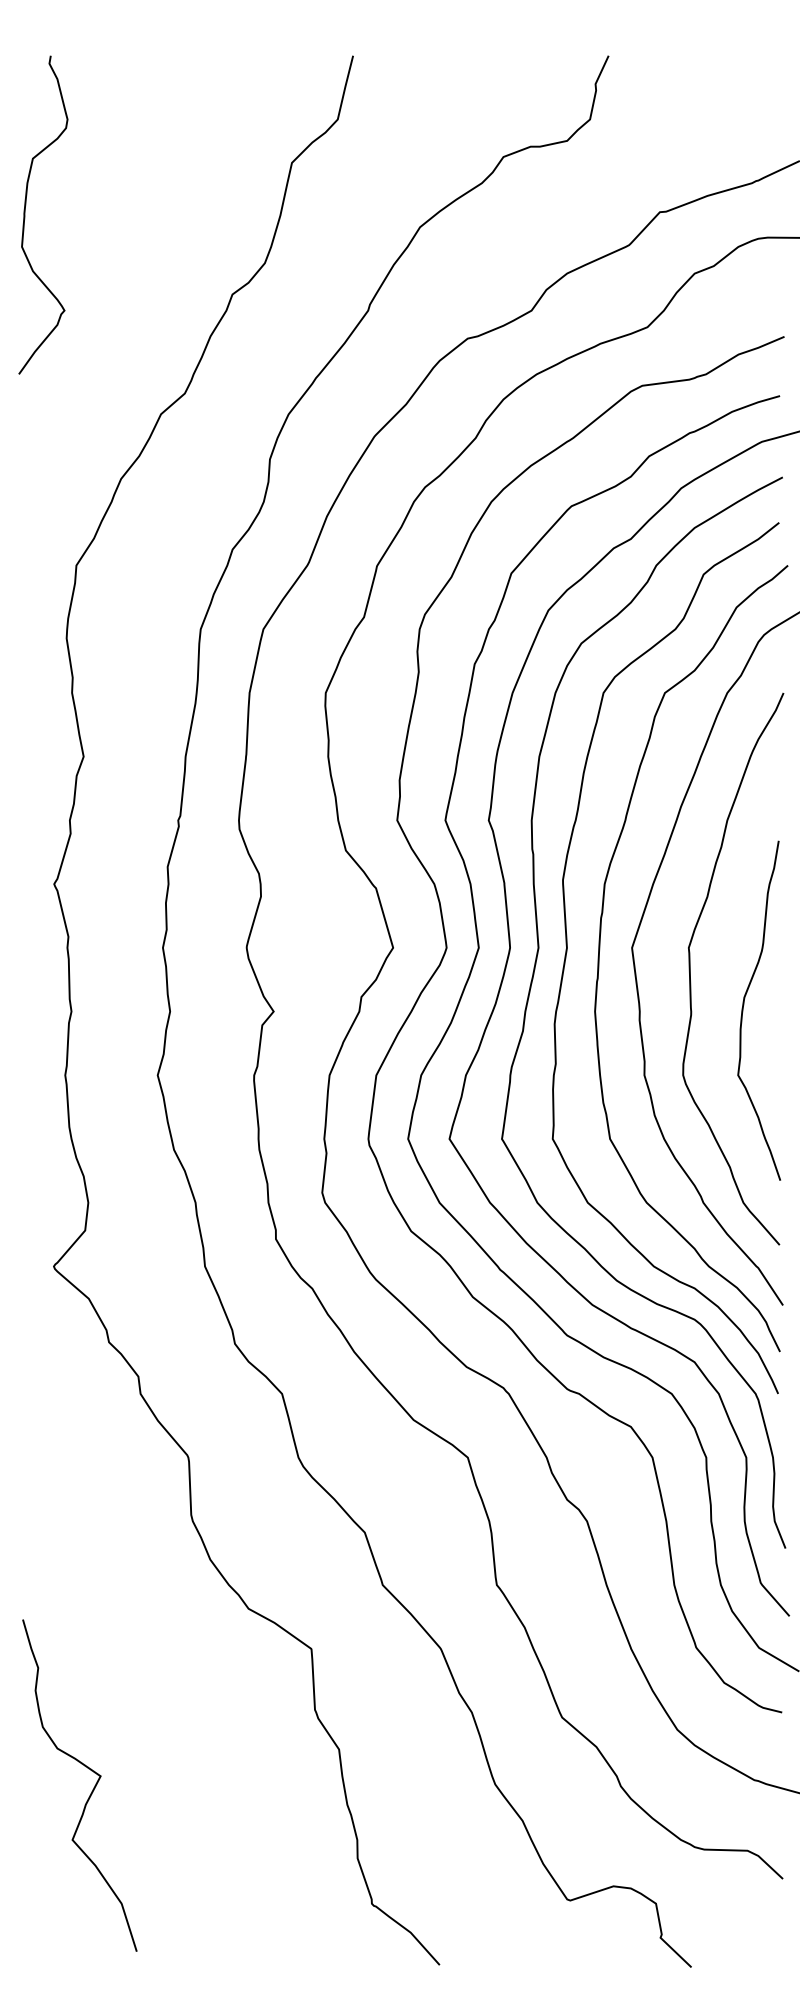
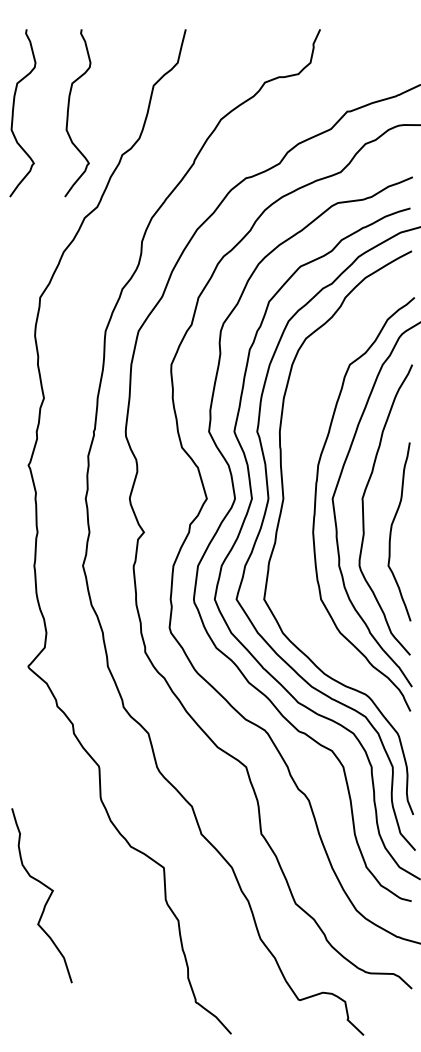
curve: (130, 215) -> (68, 113), added
curve: (569, 949) -> (299, 499), removed
curve: (90, 1790) -> (47, 898), moved

